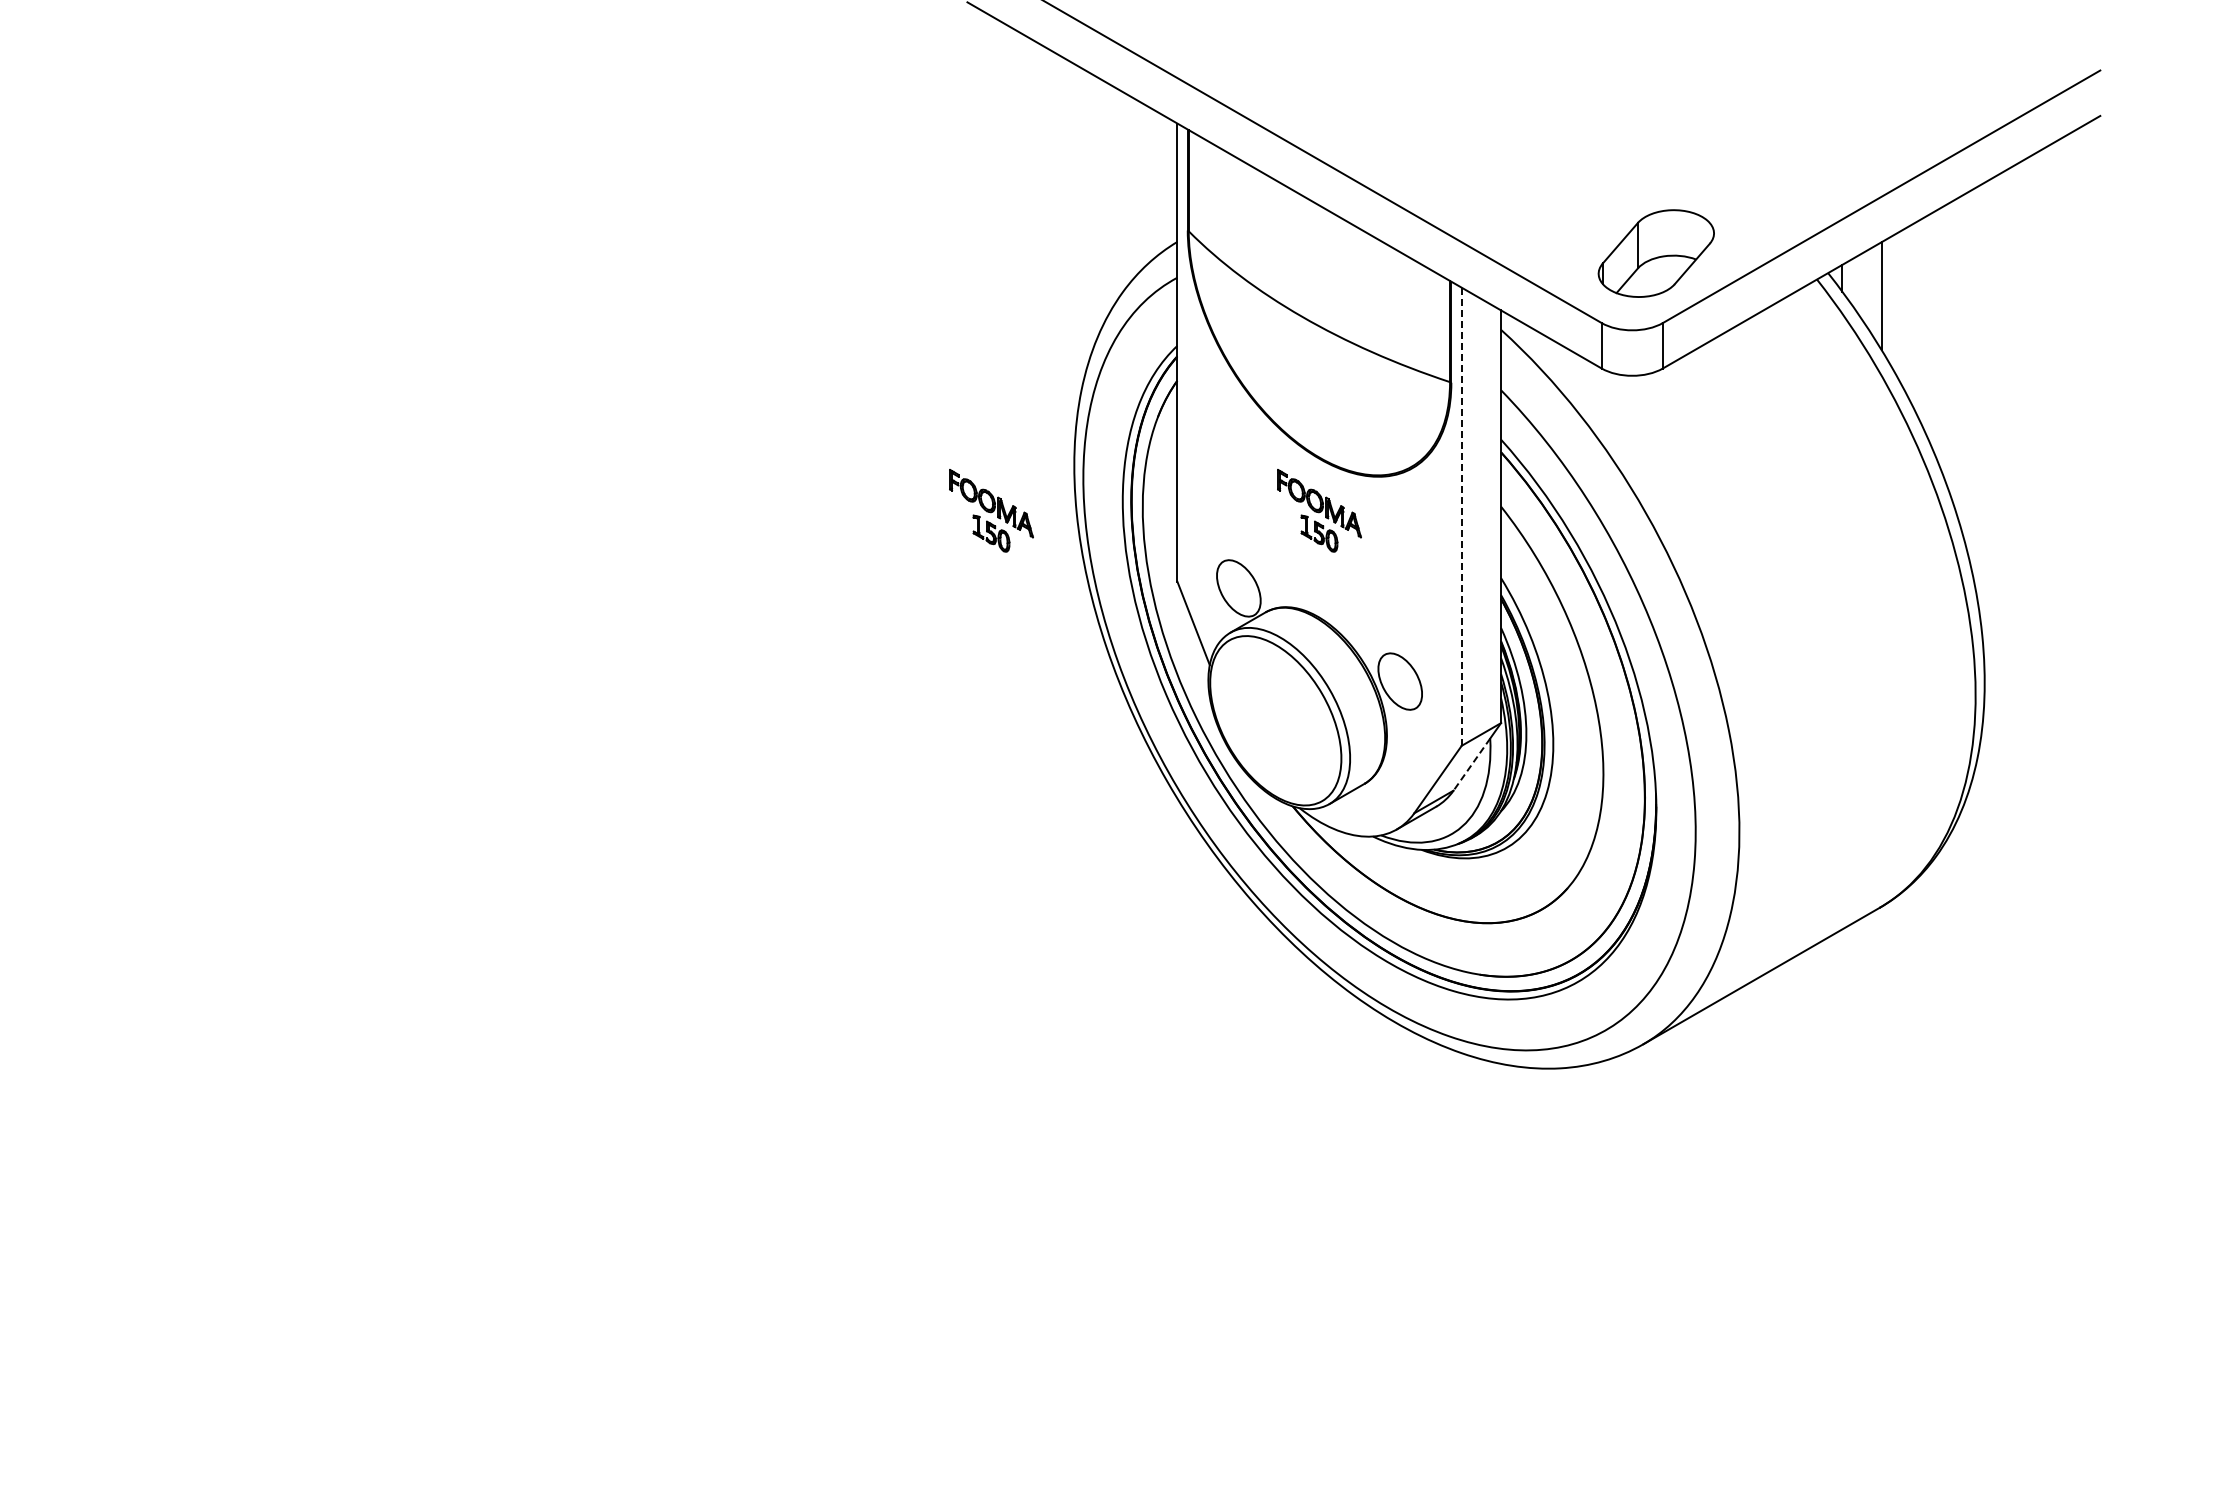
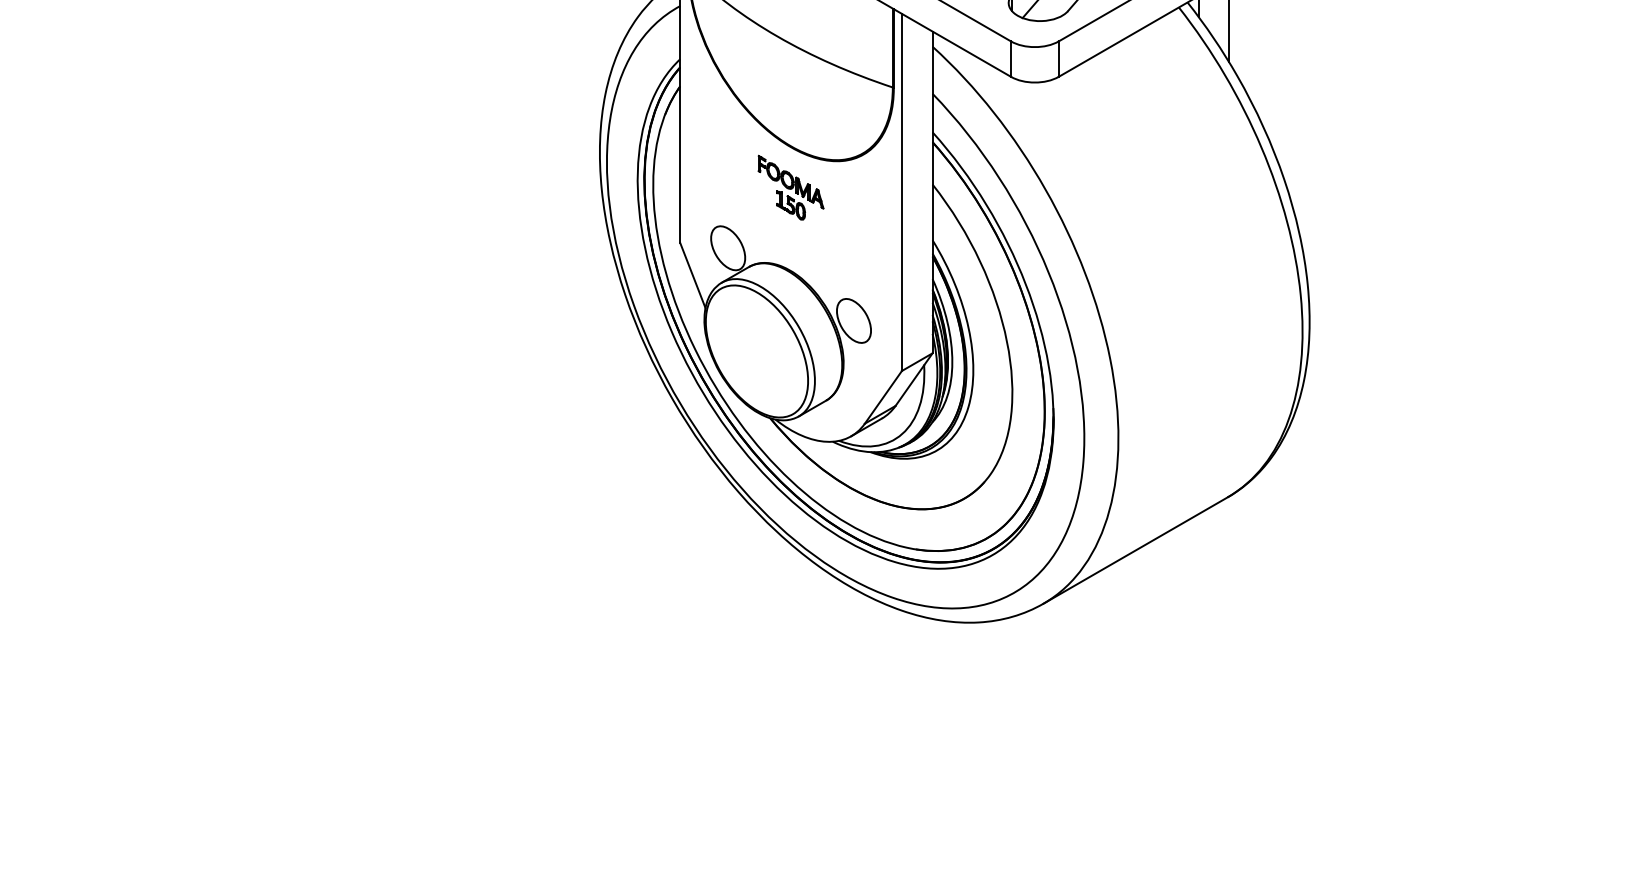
part: (991, 510) -> (535, 187), removed
line: (1461, 517) -> (901, 193), dashed -> solid
line: (1471, 764) -> (909, 385), dashed -> solid

